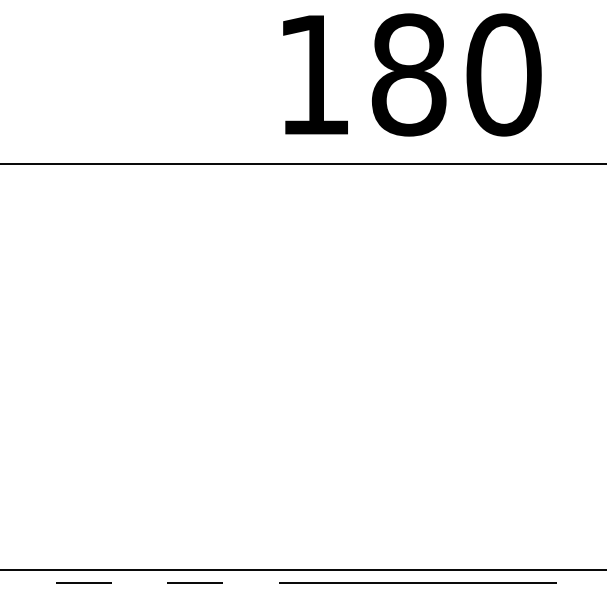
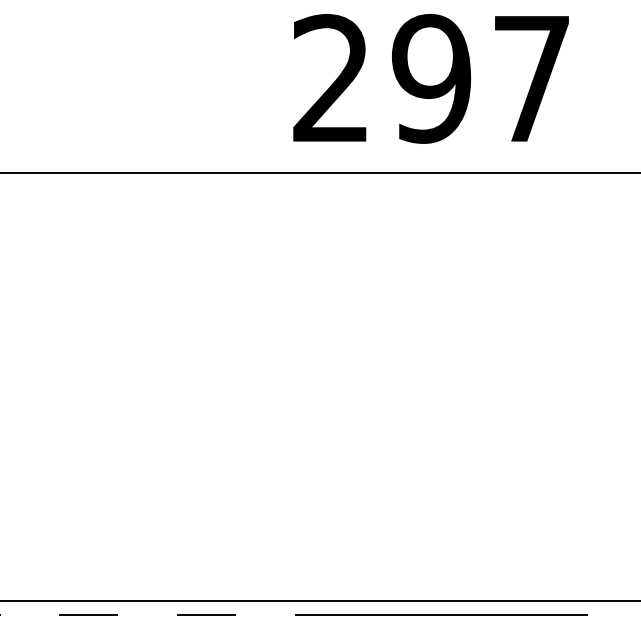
text: (409, 74) -> (432, 78), 180 -> 297

